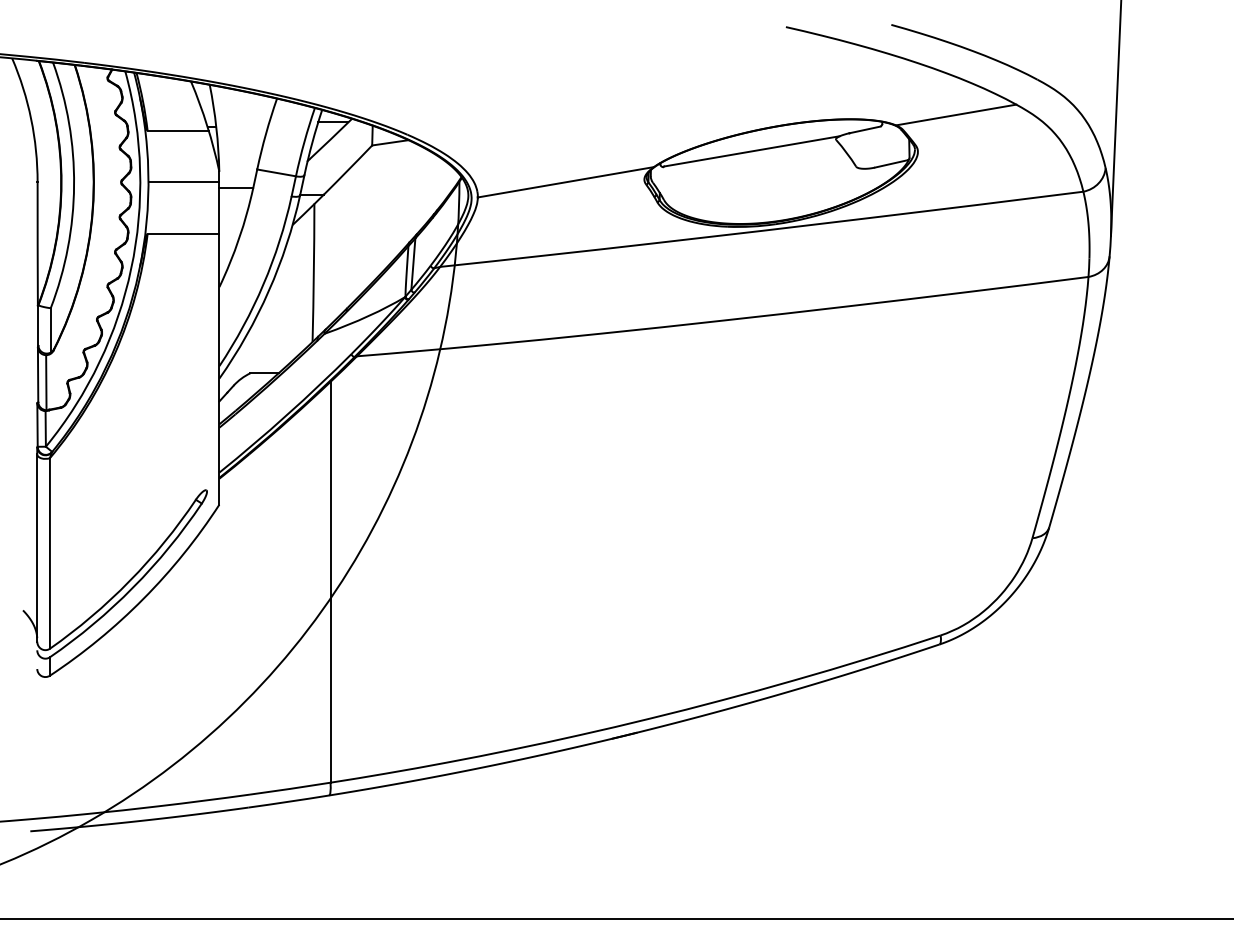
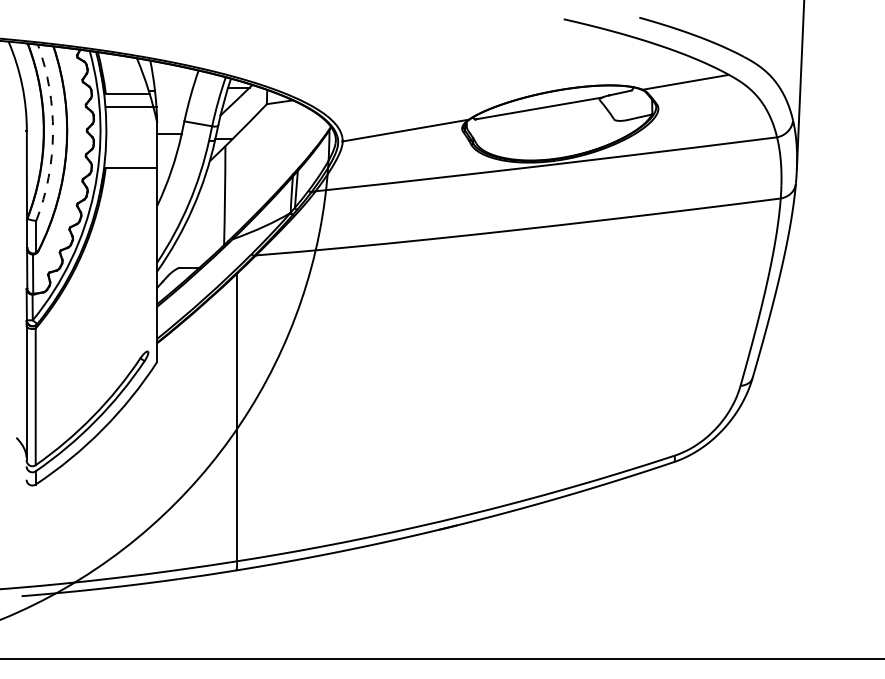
line: (183, 182) -> (131, 107), moved
arc: (74, 185) -> (53, 132), solid -> dashed

